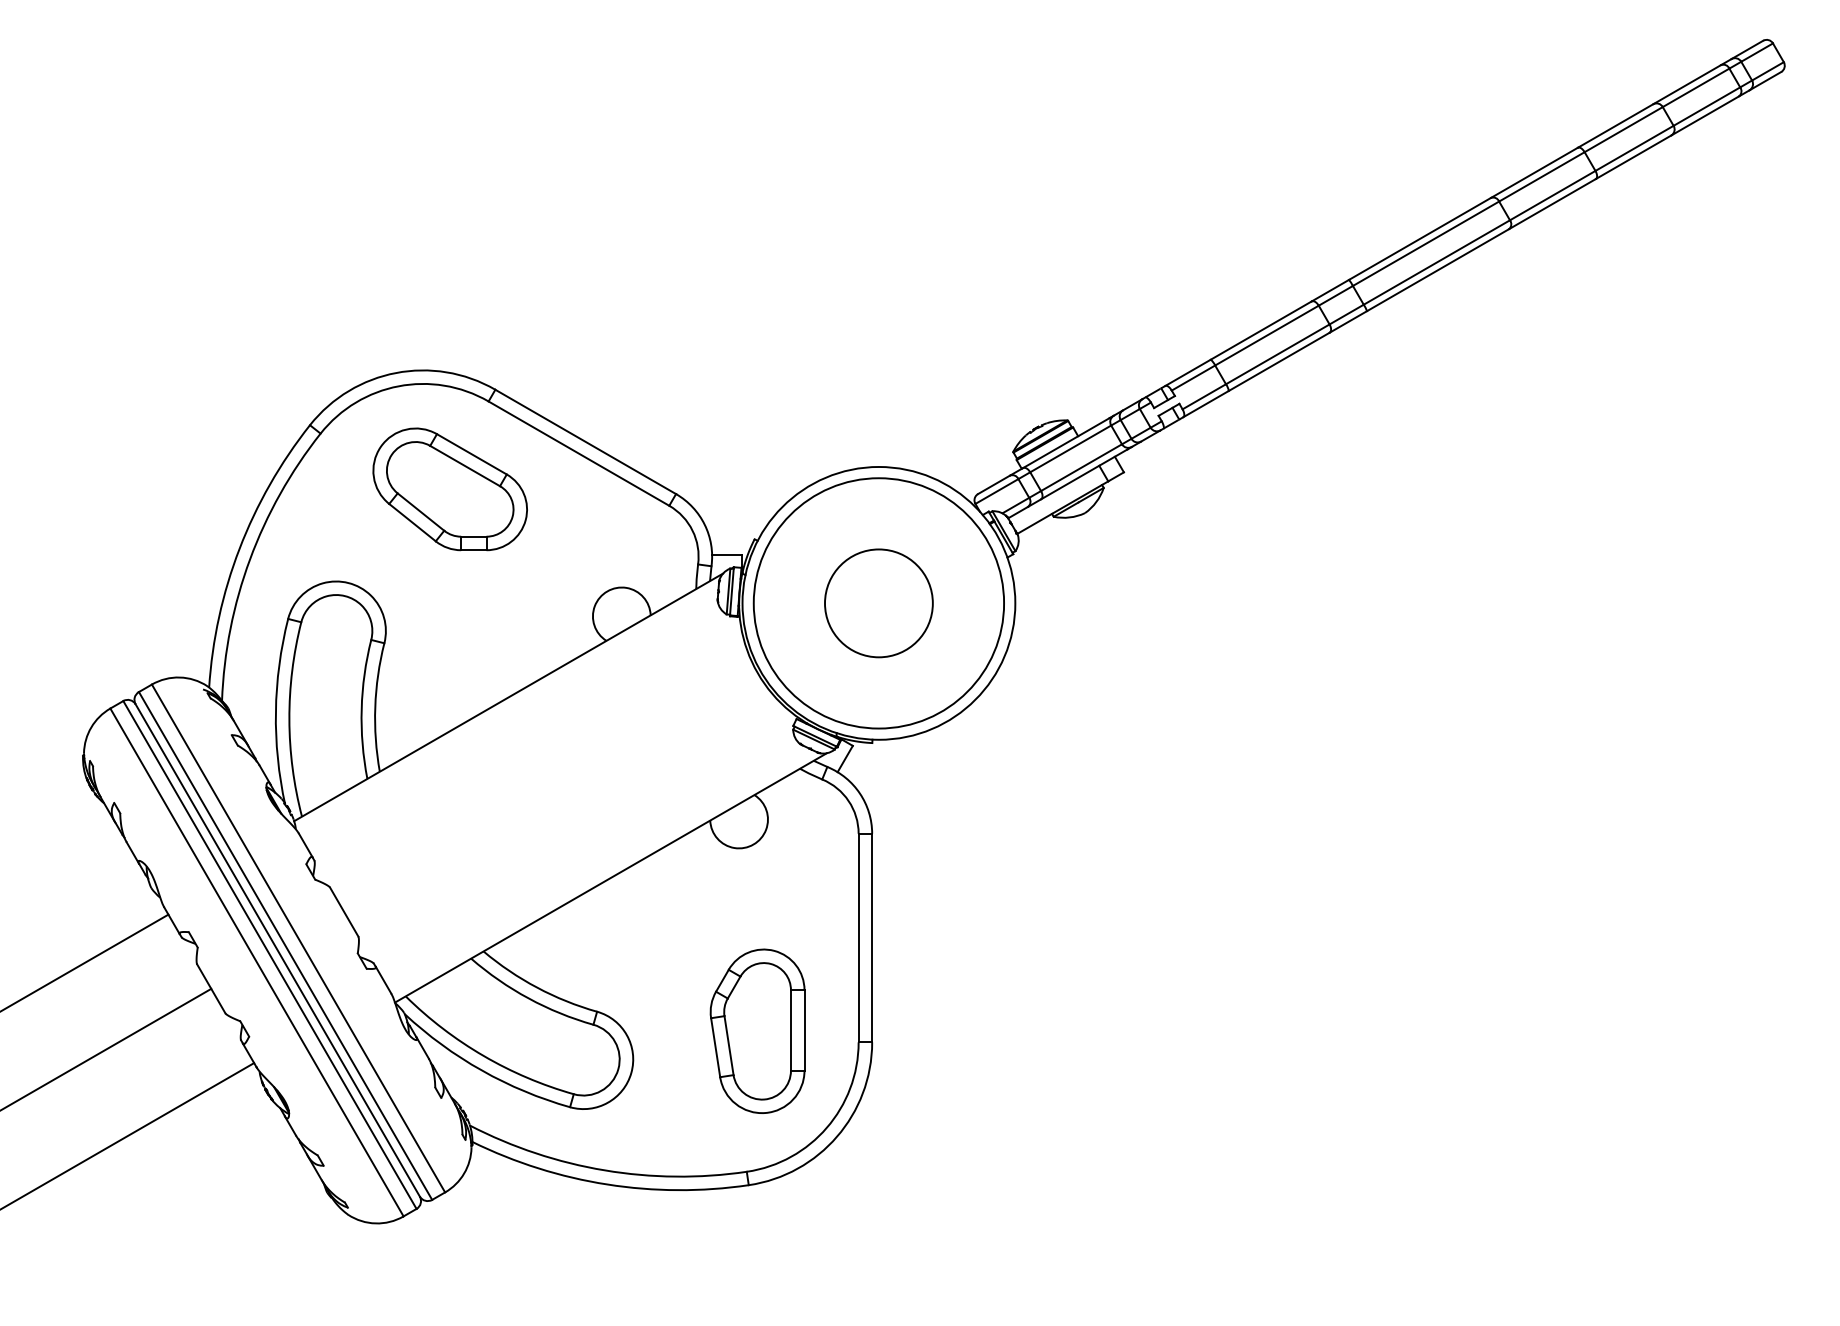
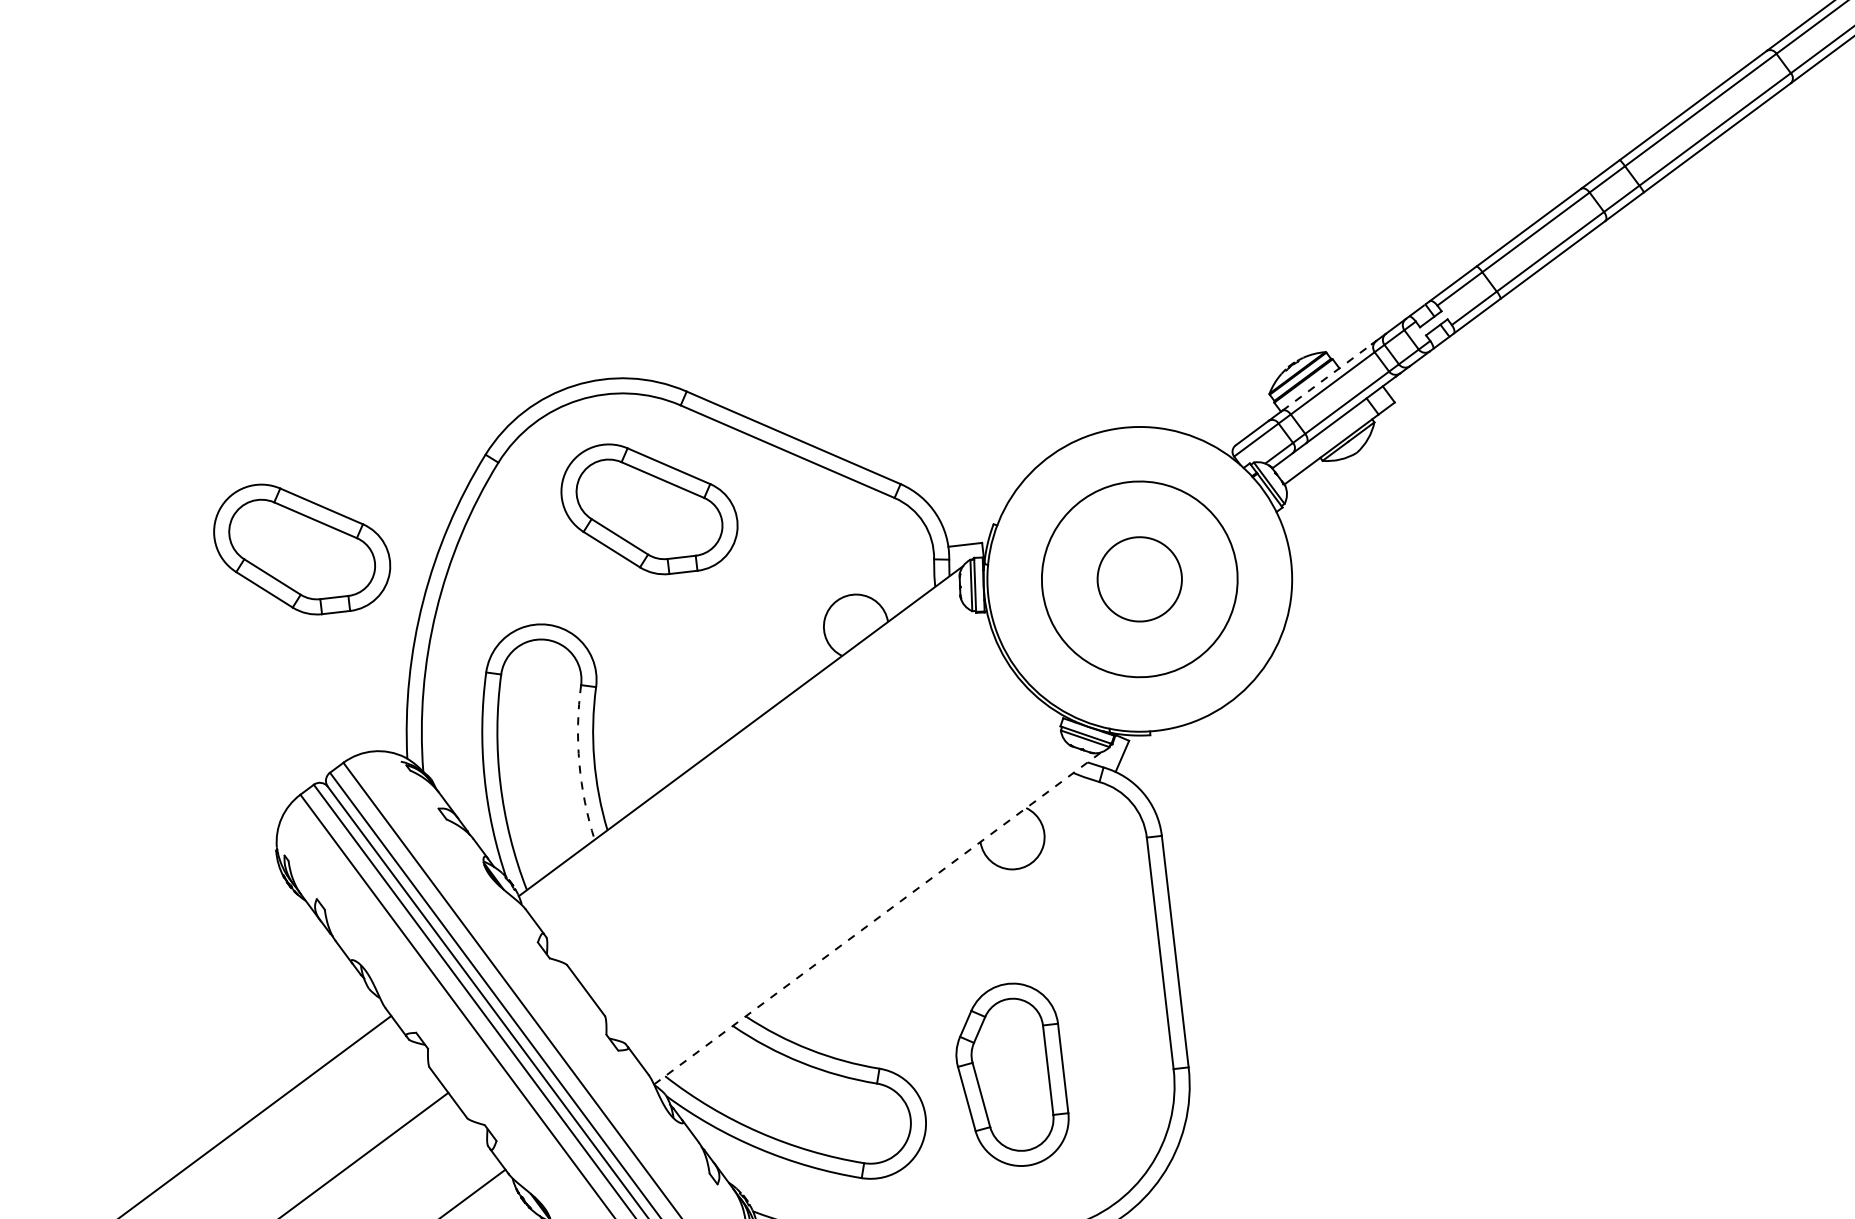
line: (1066, 443) -> (1327, 377), solid -> dashed
part: (136, 489) -> (301, 548), added
circle: (878, 603) -> (1139, 579), size x0.7
circle: (878, 603) -> (1139, 579), size x0.7
arc: (361, 709) -> (579, 763), solid -> dashed
line: (611, 877) -> (878, 917), solid -> dashed
part: (757, 1030) -> (1011, 1074), moved

